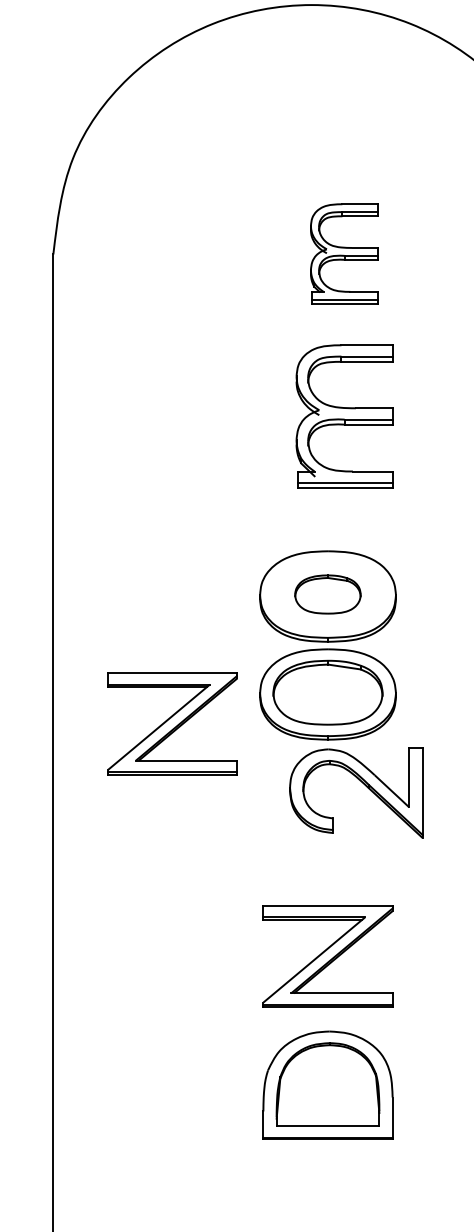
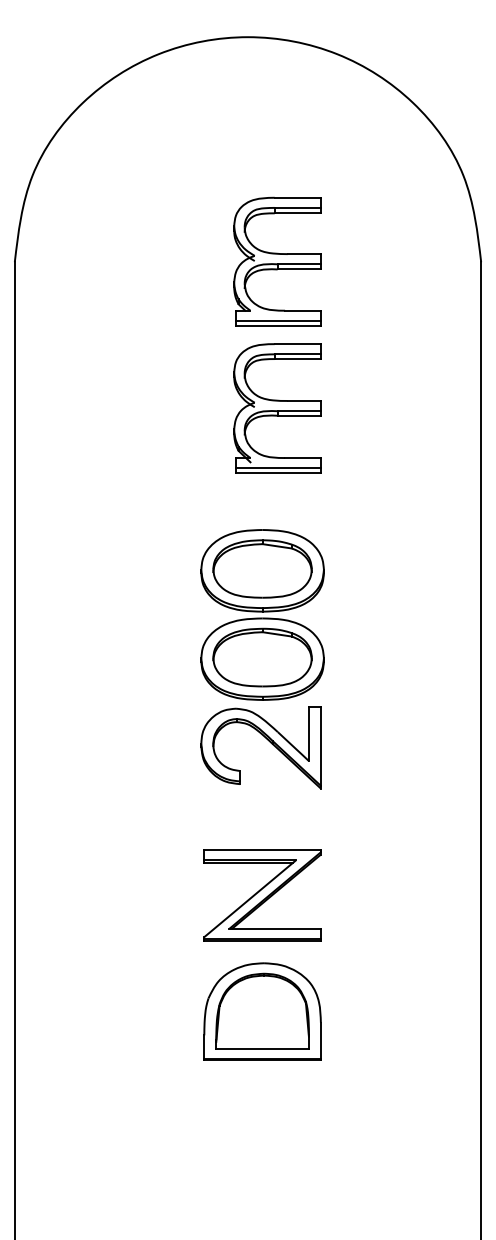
part: (344, 253) -> (277, 261), size x1.43
part: (327, 593) -> (262, 568), size x1.67
part: (172, 723) -> (122, 685), removed
part: (363, 784) -> (267, 740), moved

